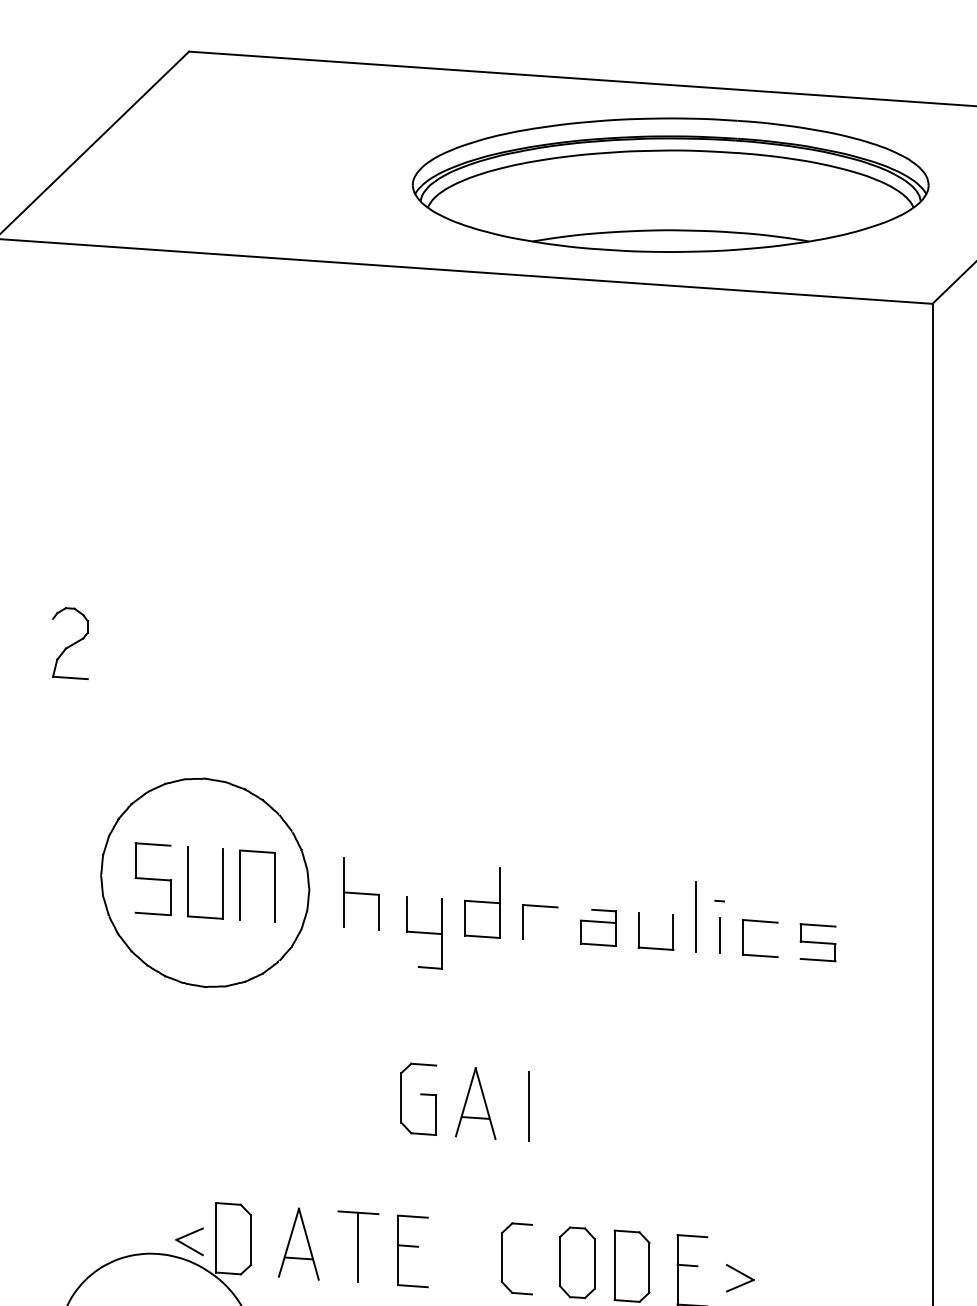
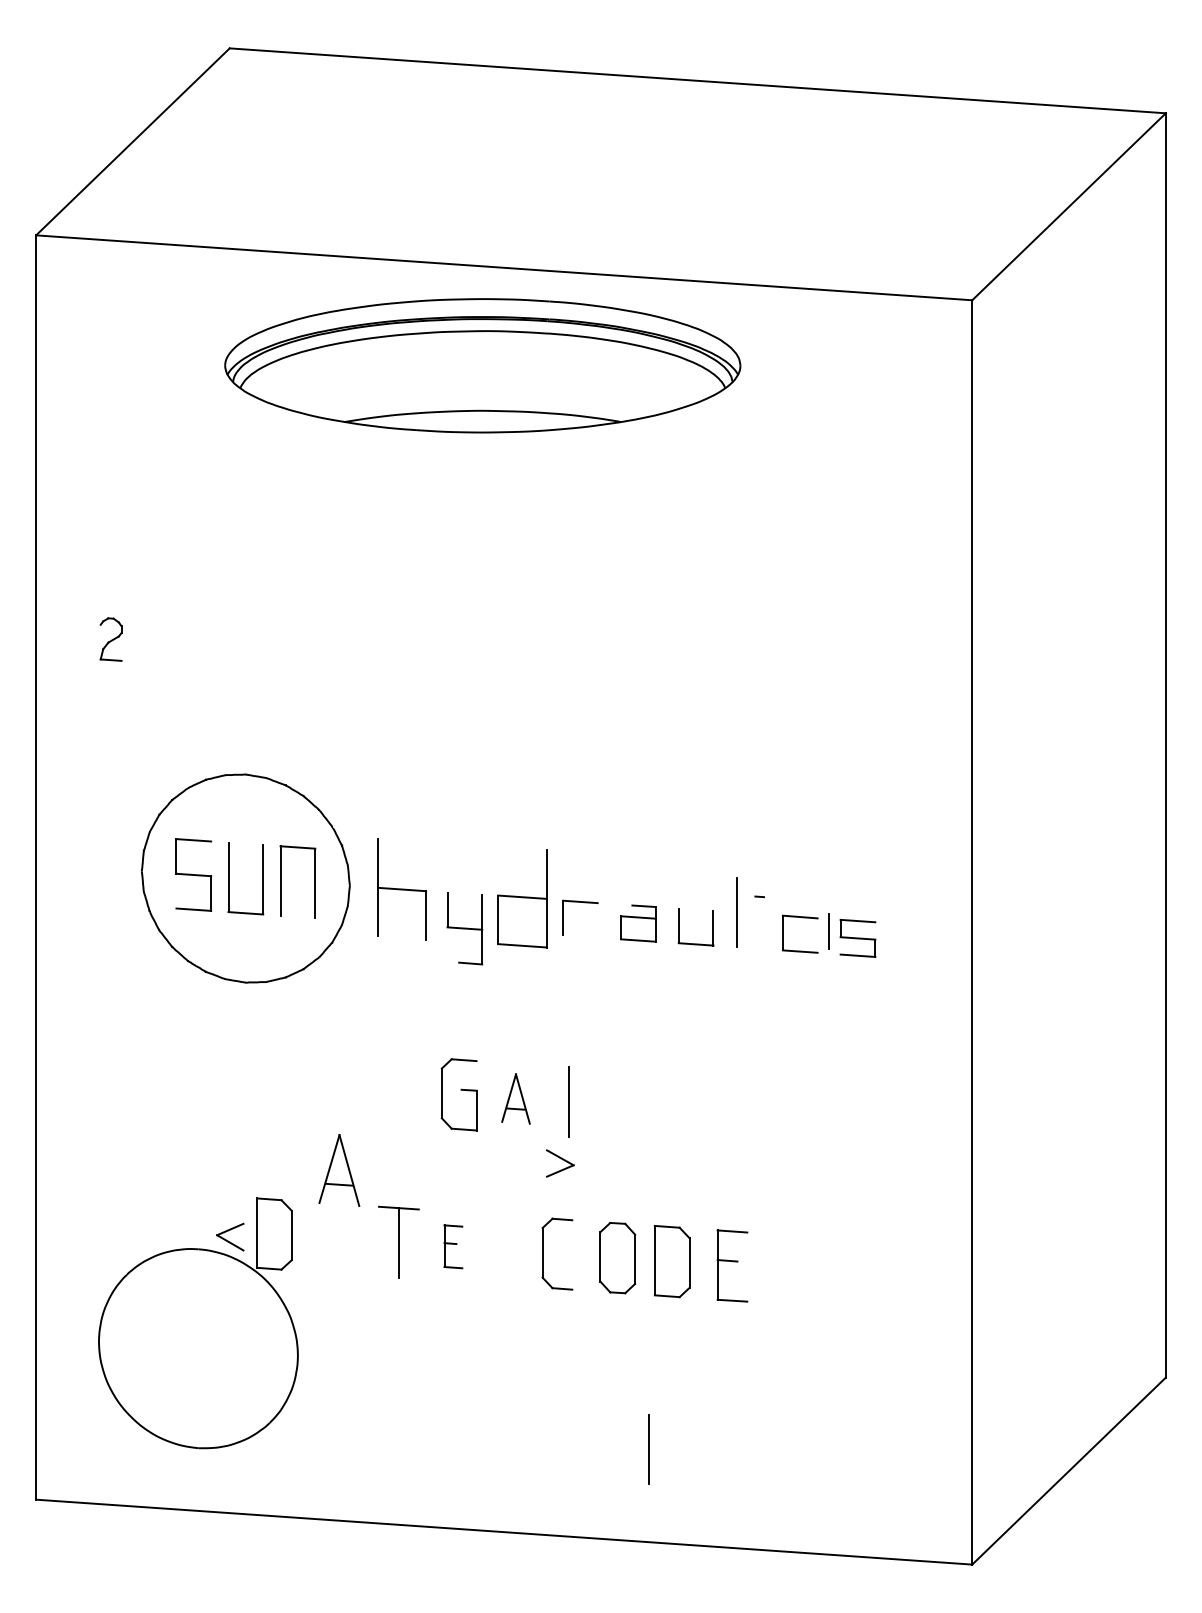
part: (670, 184) -> (482, 365), moved
part: (69, 643) -> (110, 639), size x0.6
part: (361, 892) -> (401, 888), size x1.4
part: (482, 902) -> (522, 898), size x1.4
line: (719, 935) -> (828, 931), moved
part: (475, 1103) -> (515, 1098), size x0.7
part: (298, 1244) -> (339, 1170), moved
part: (413, 1251) -> (453, 1246), size x0.6
part: (740, 1278) -> (560, 1163), moved

